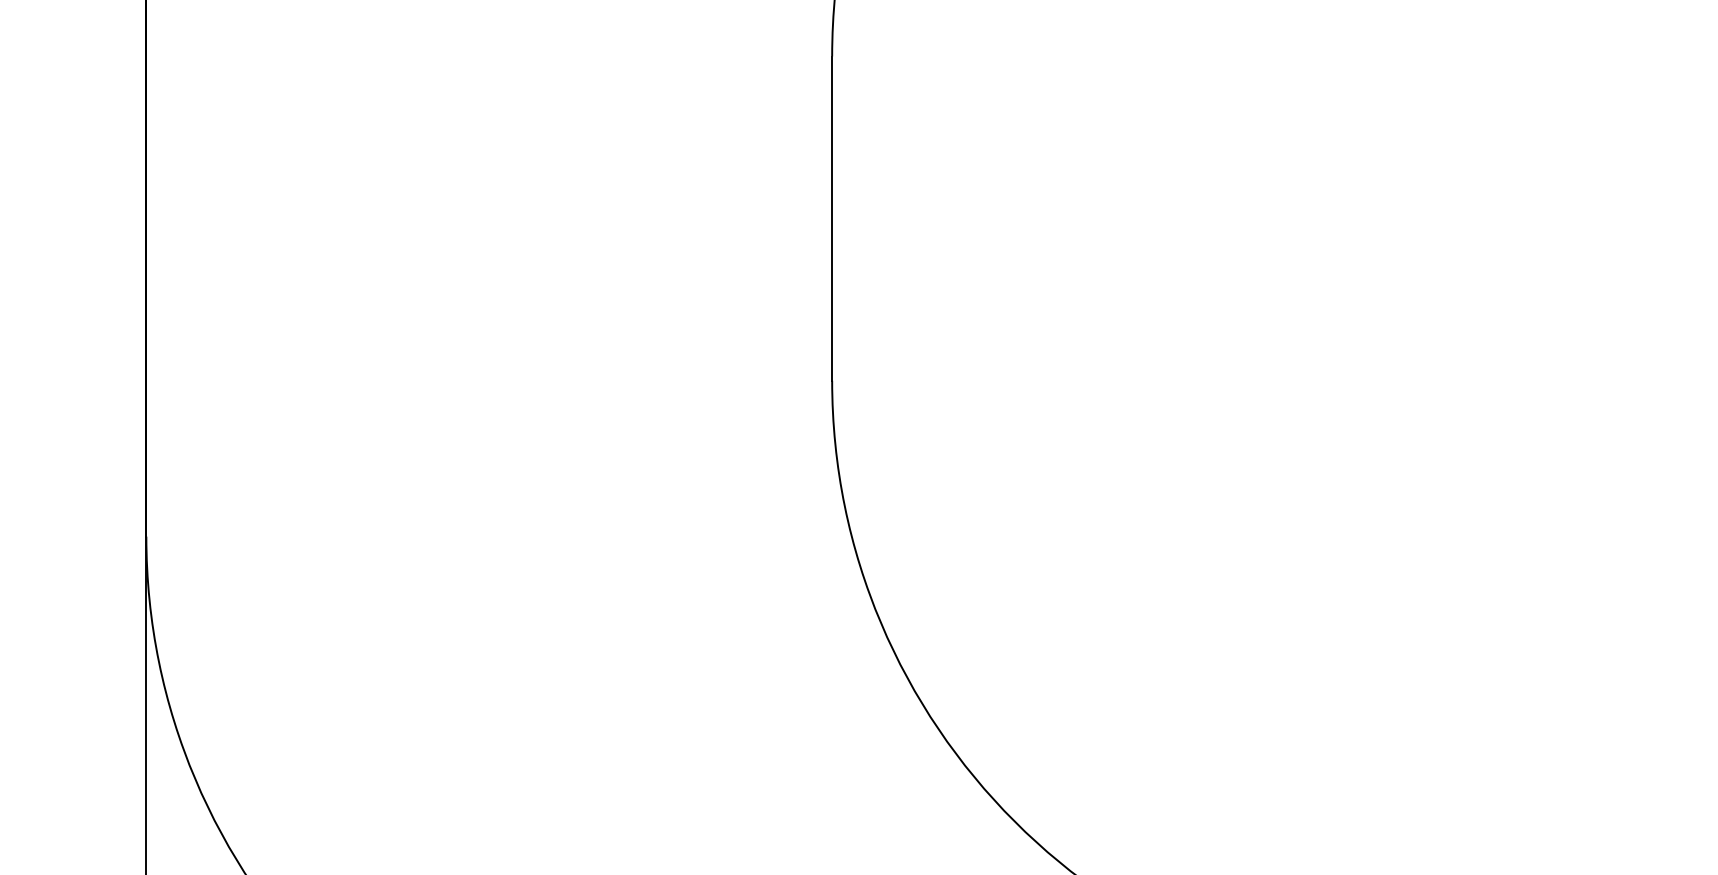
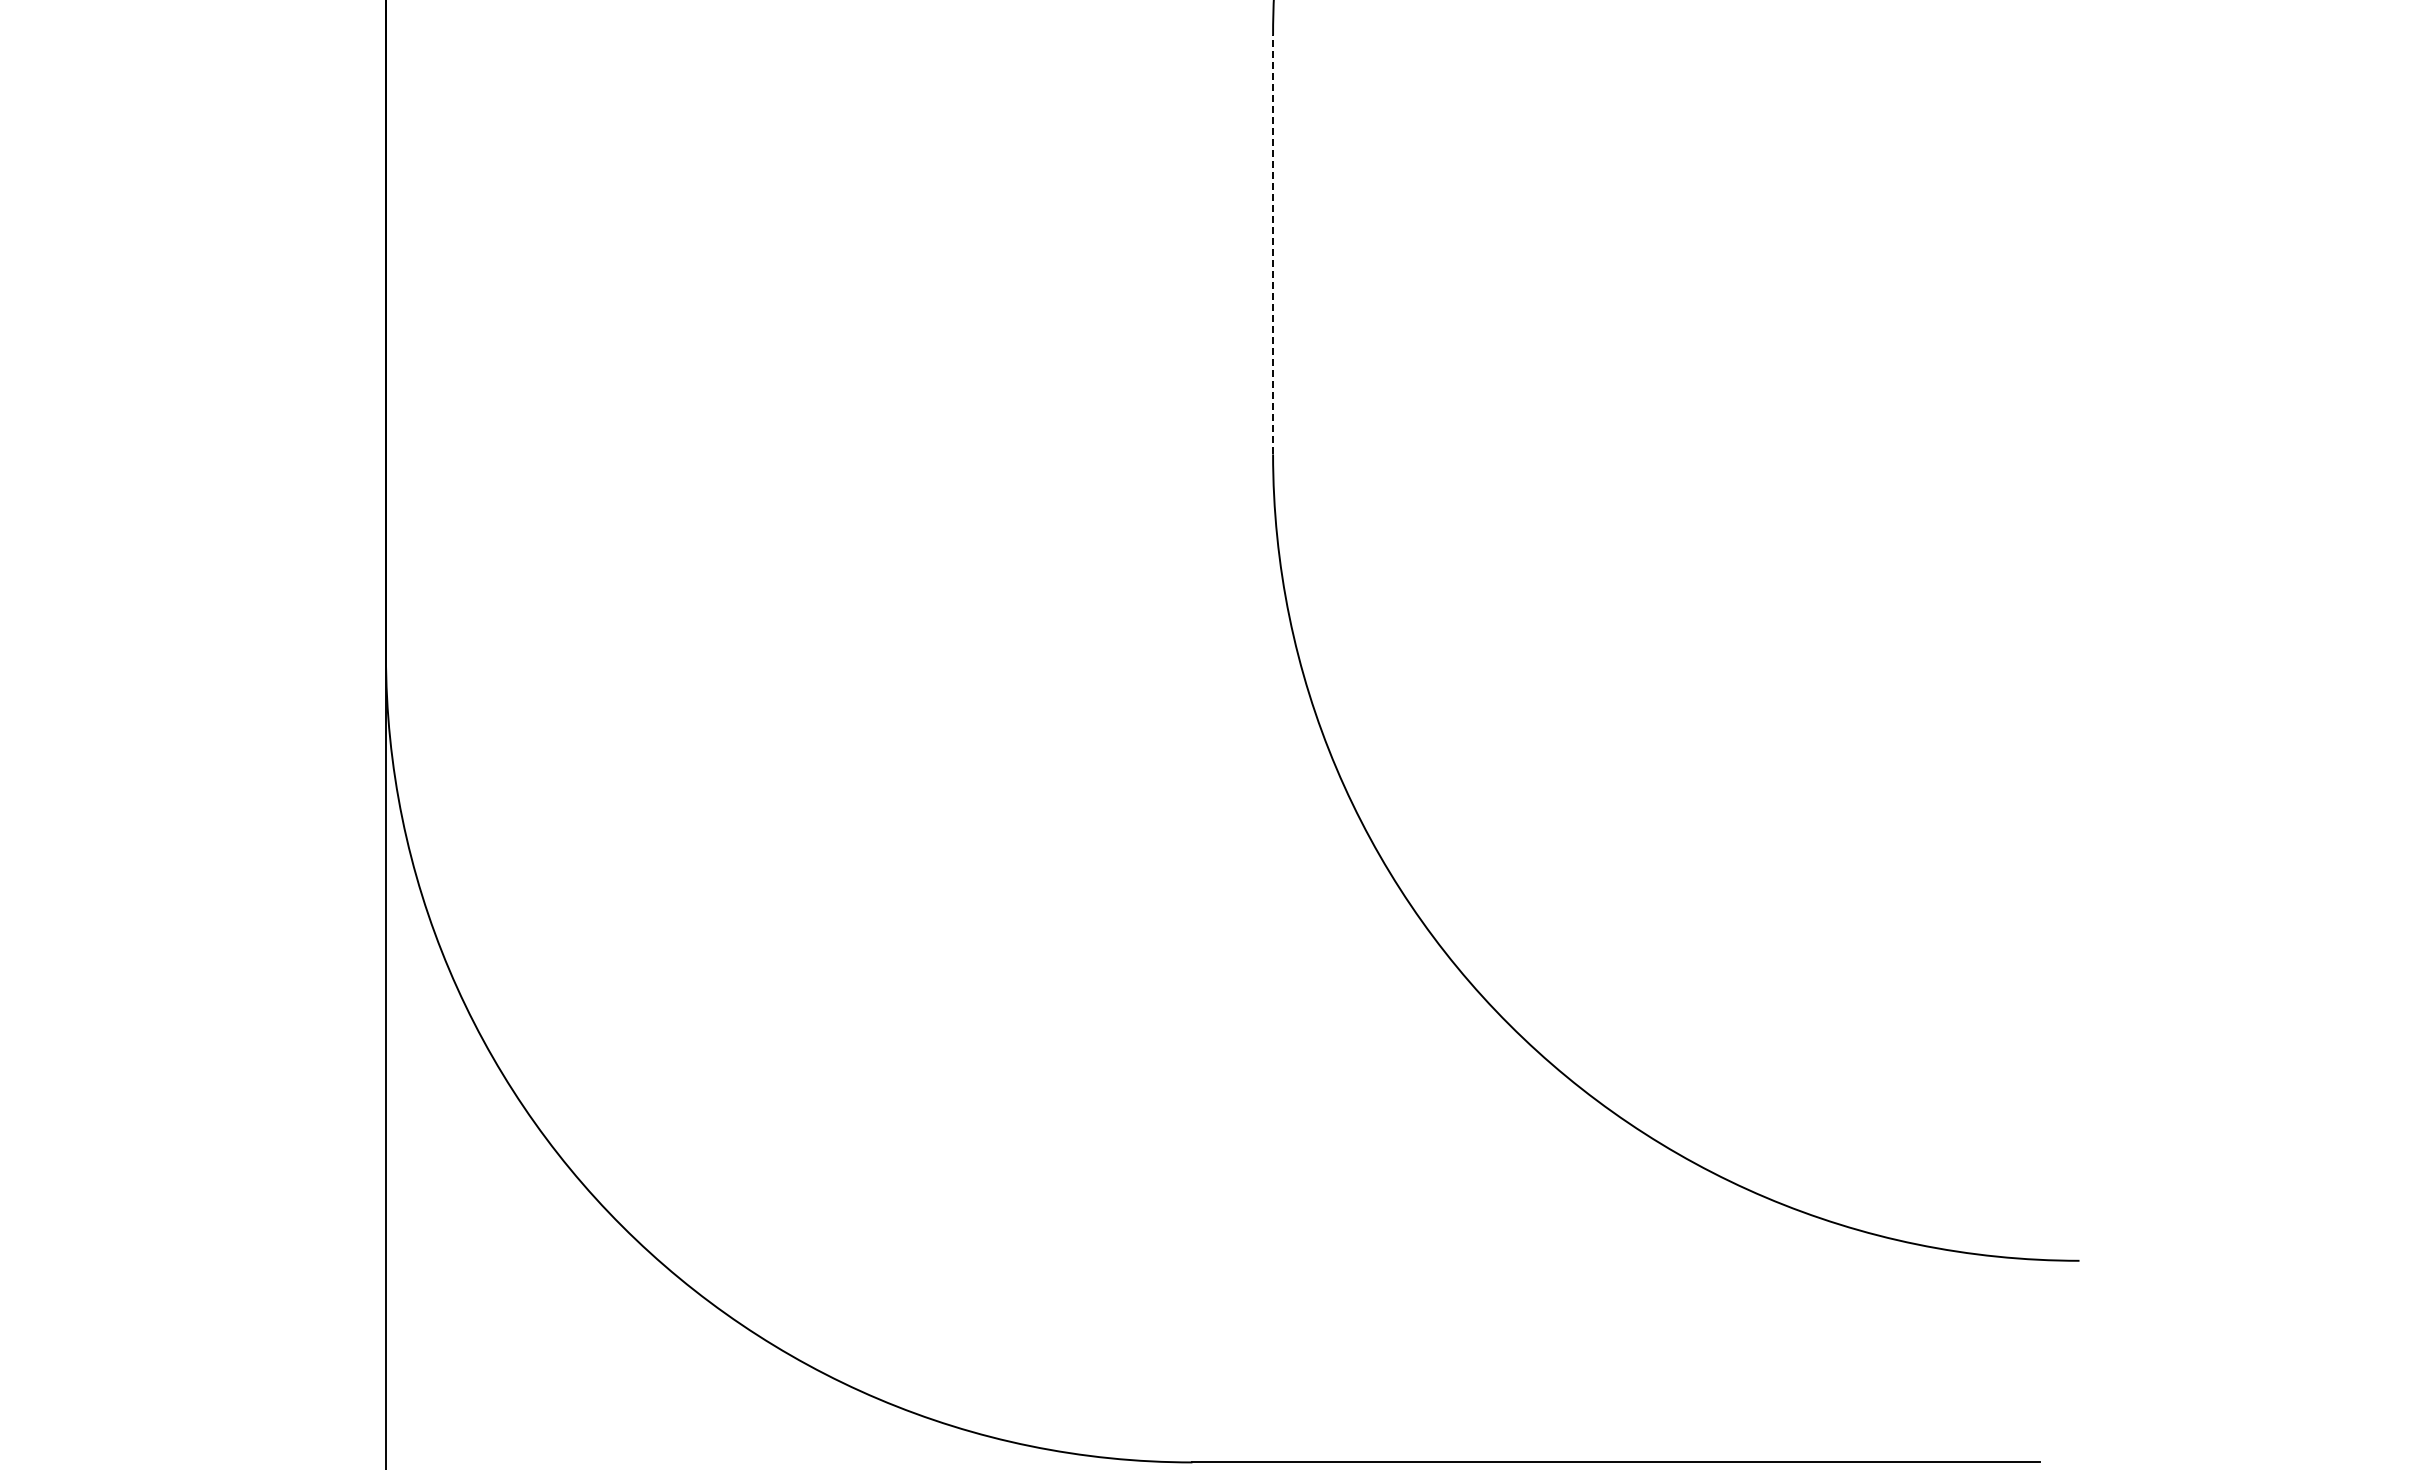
line: (832, 218) -> (1273, 244), solid -> dashed

